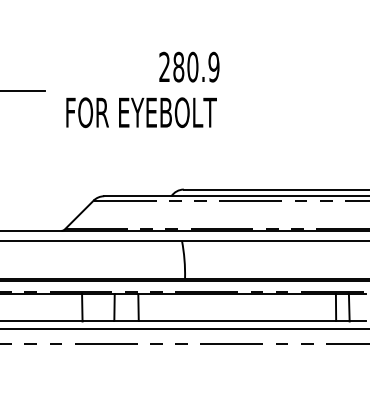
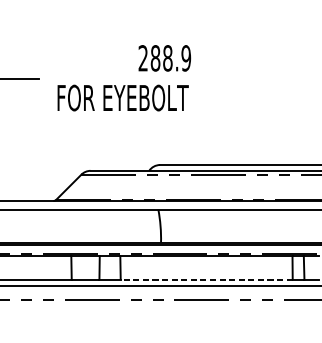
text: (192, 67) -> (167, 58), 280.9 -> 288.9
line: (237, 321) -> (206, 279), solid -> dashed

